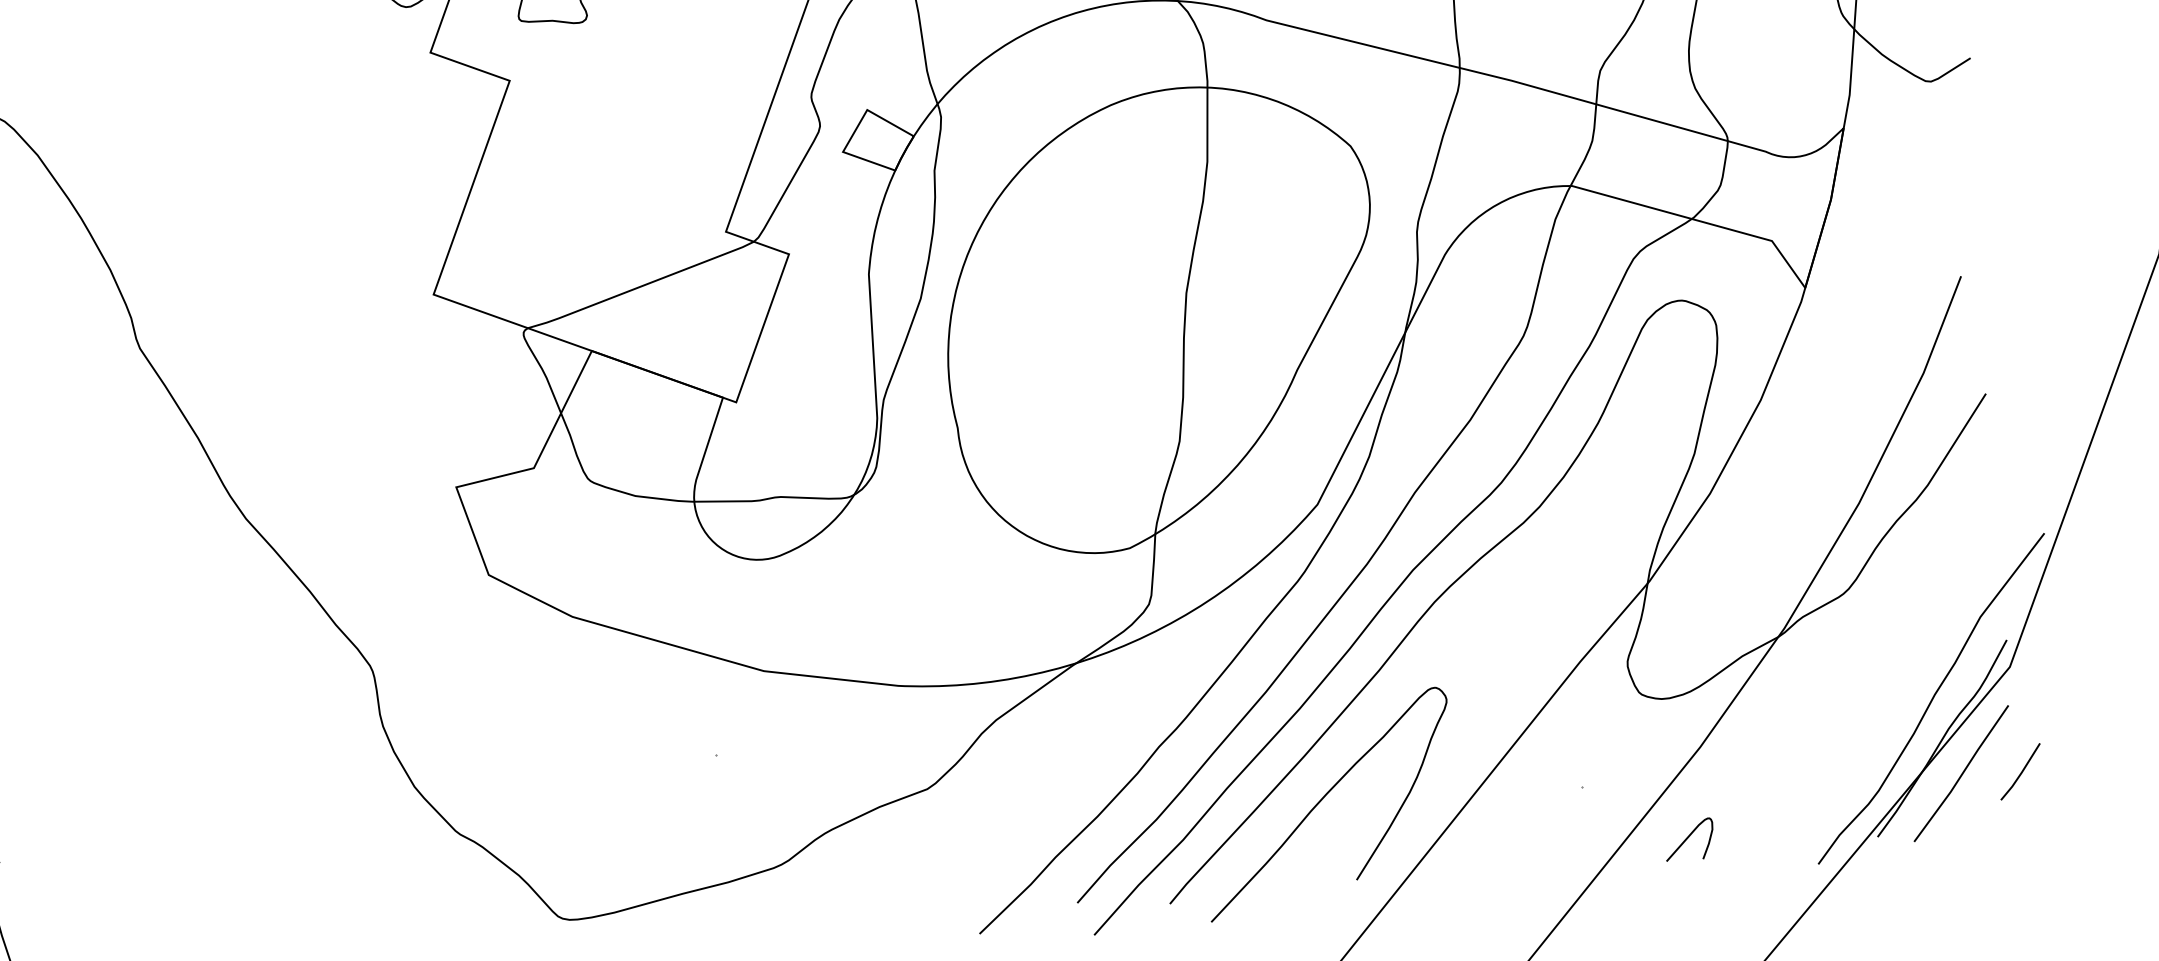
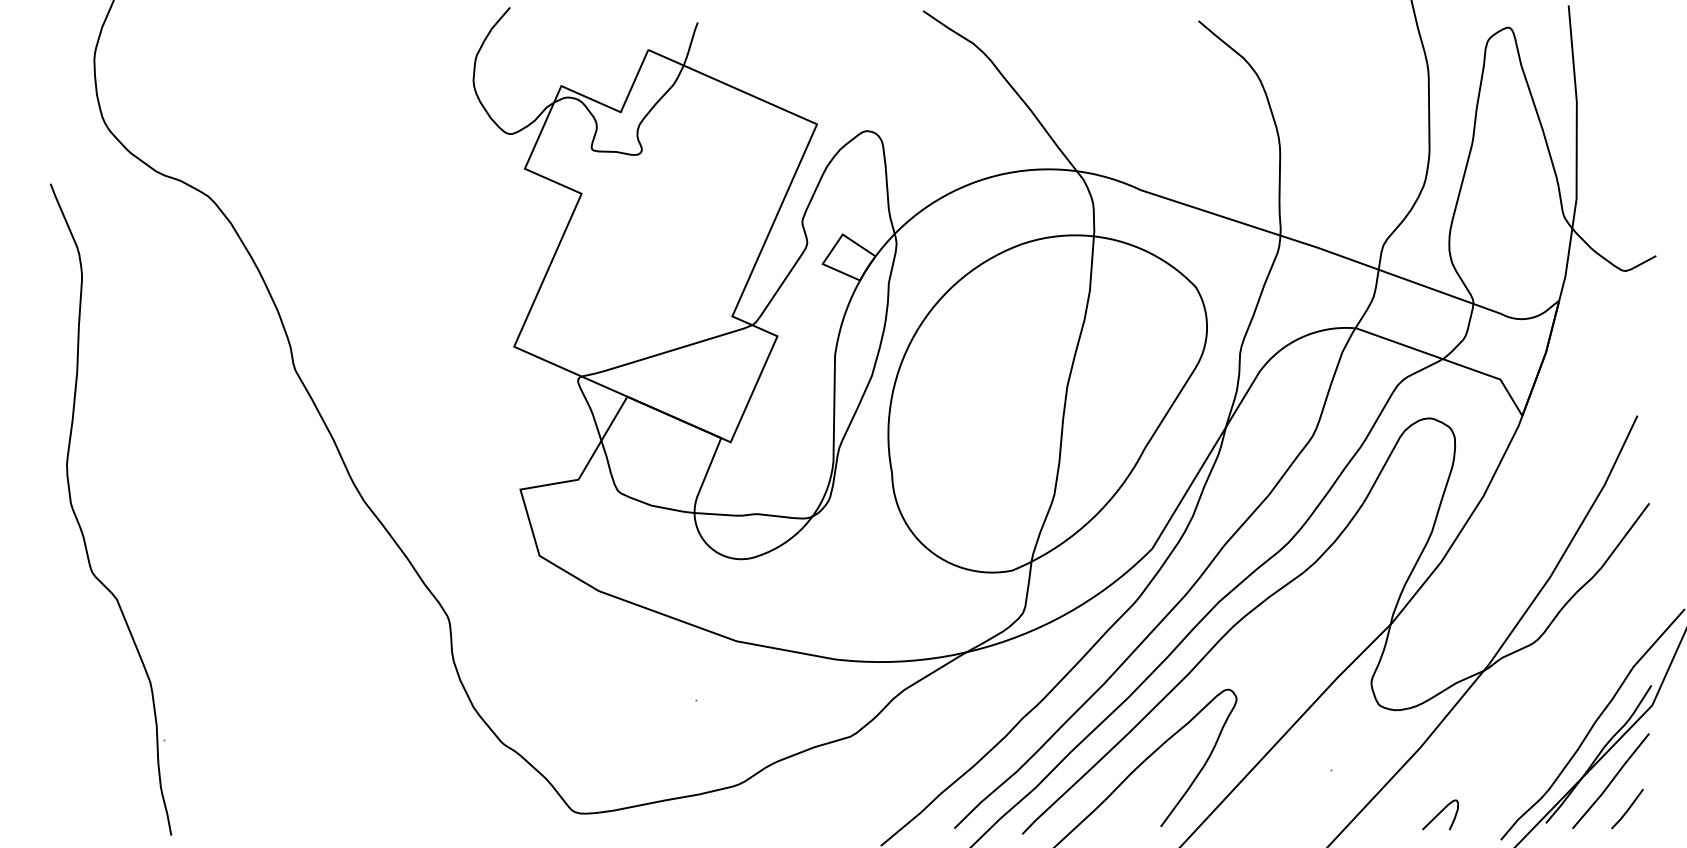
line: (2021, 770) -> (1628, 808), moved
curve: (1689, 837) -> (1440, 813), moved

